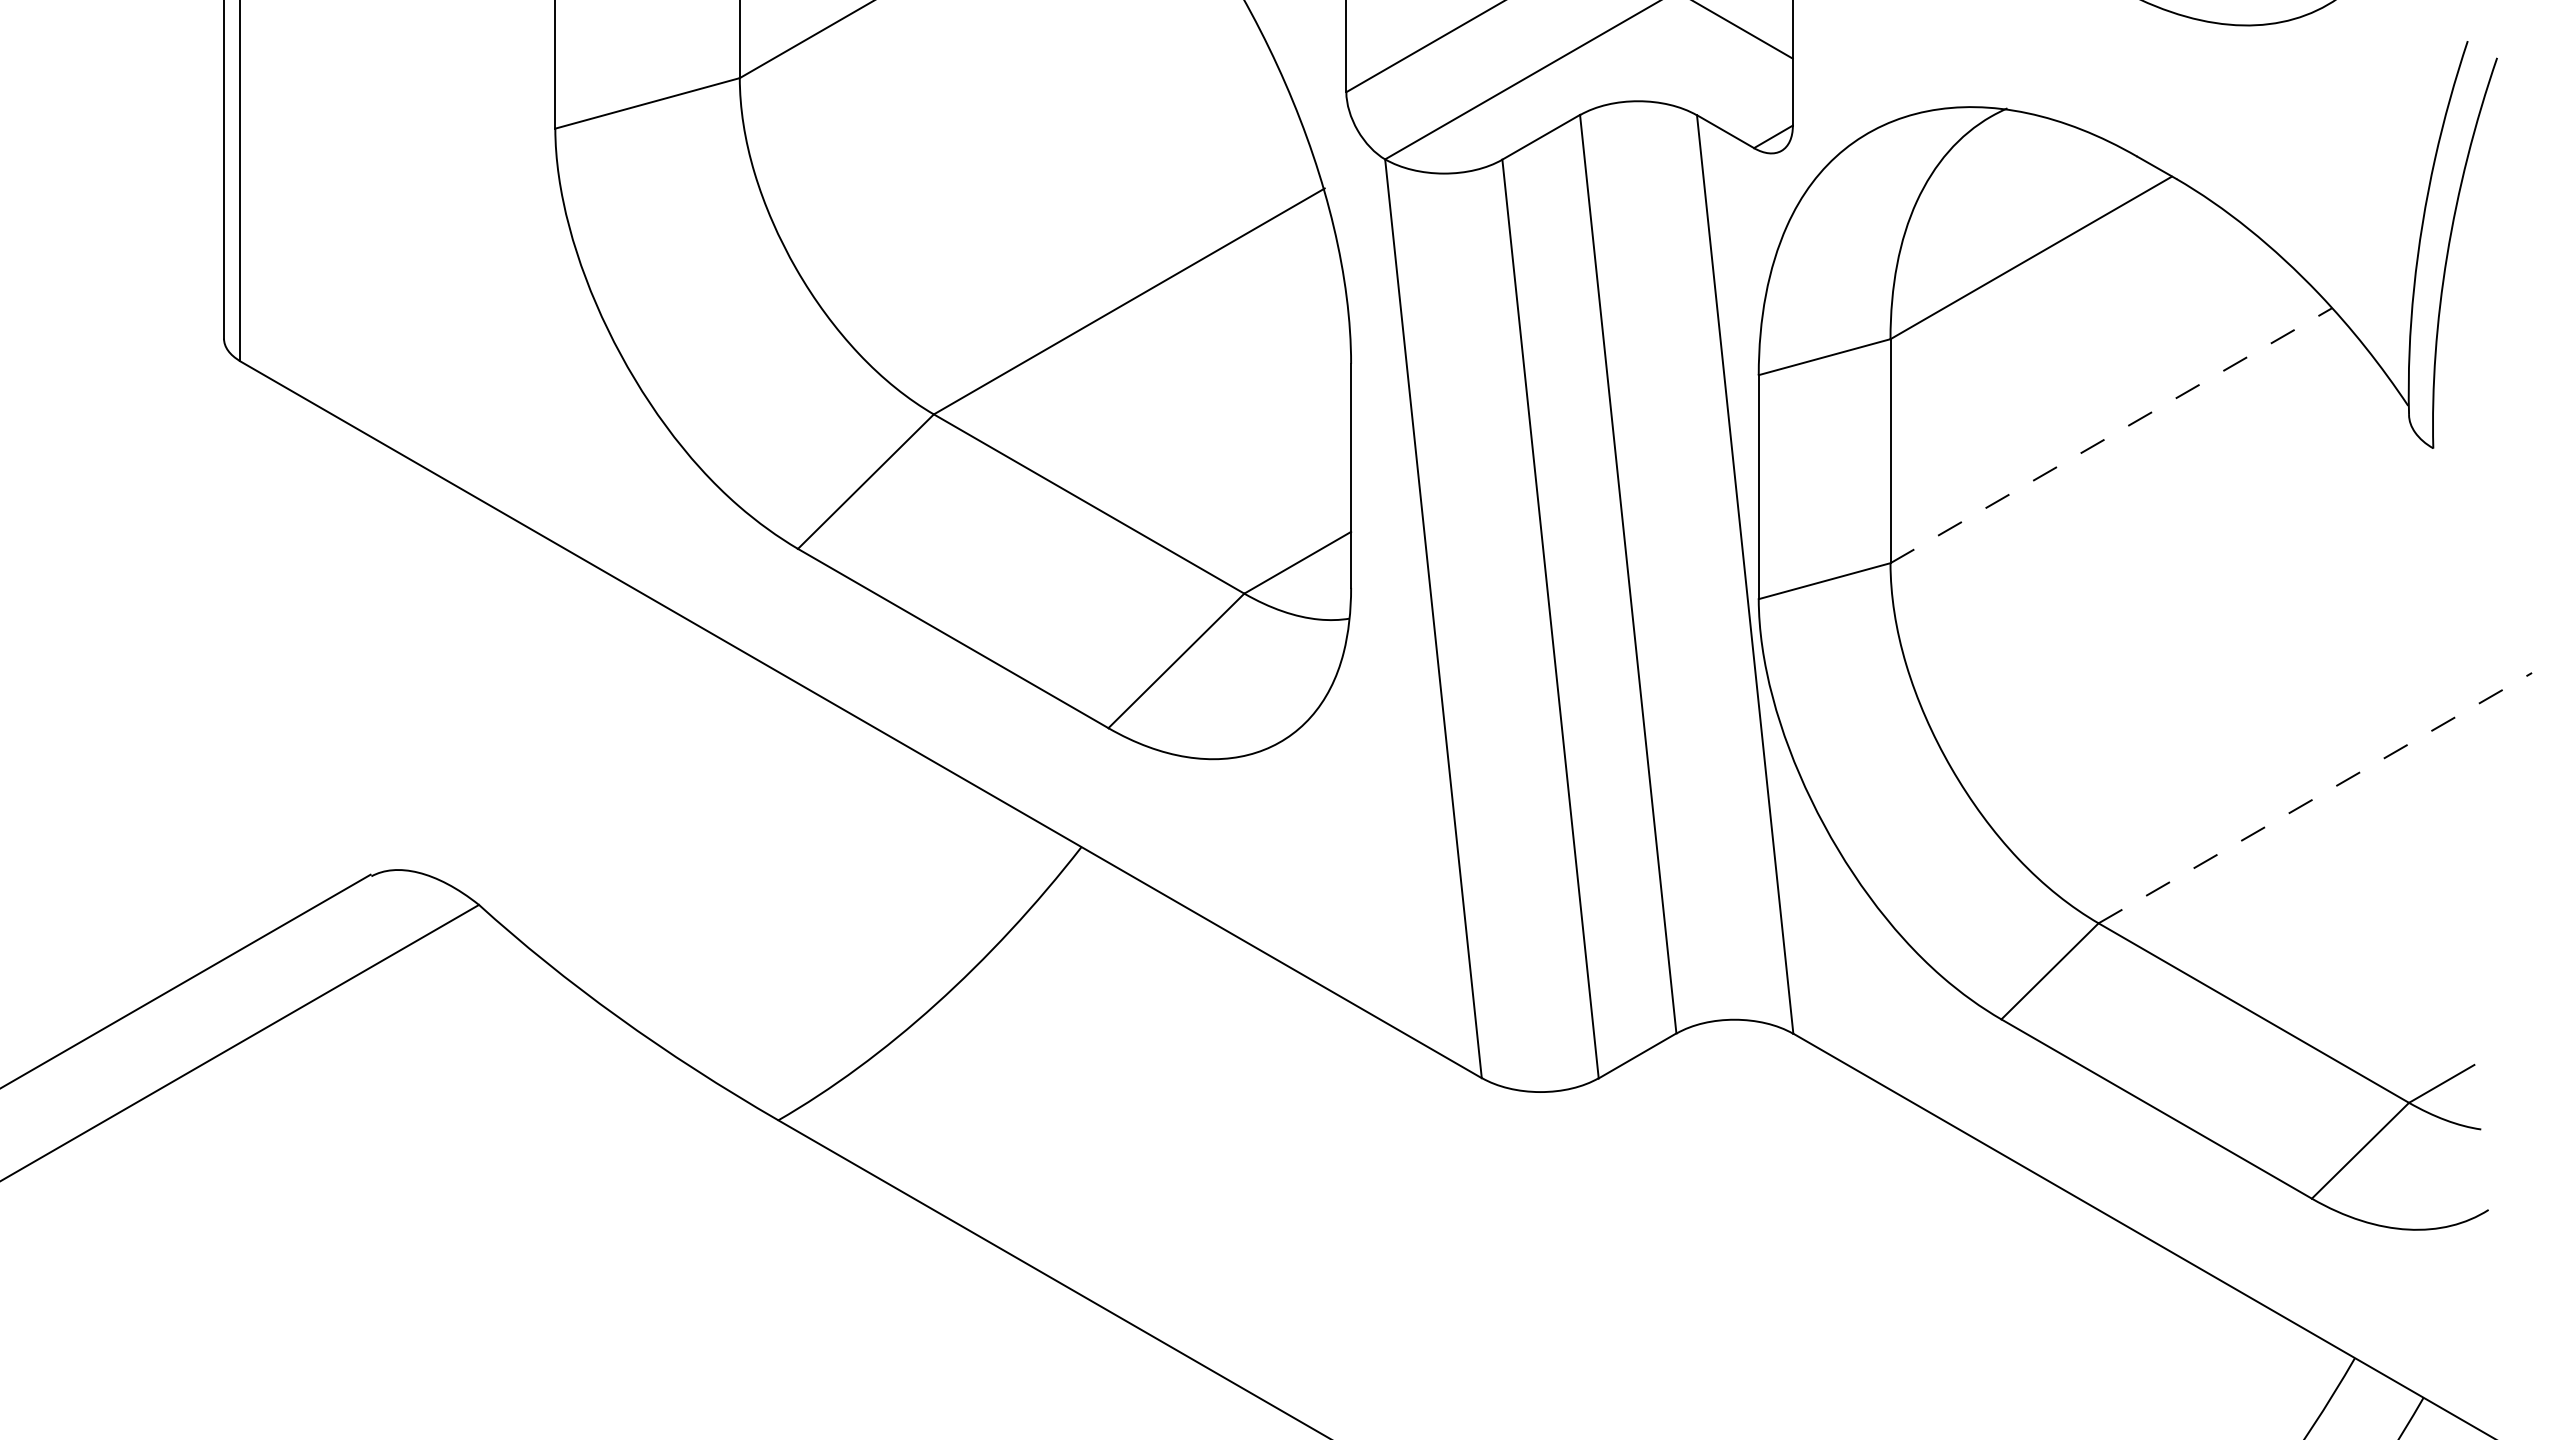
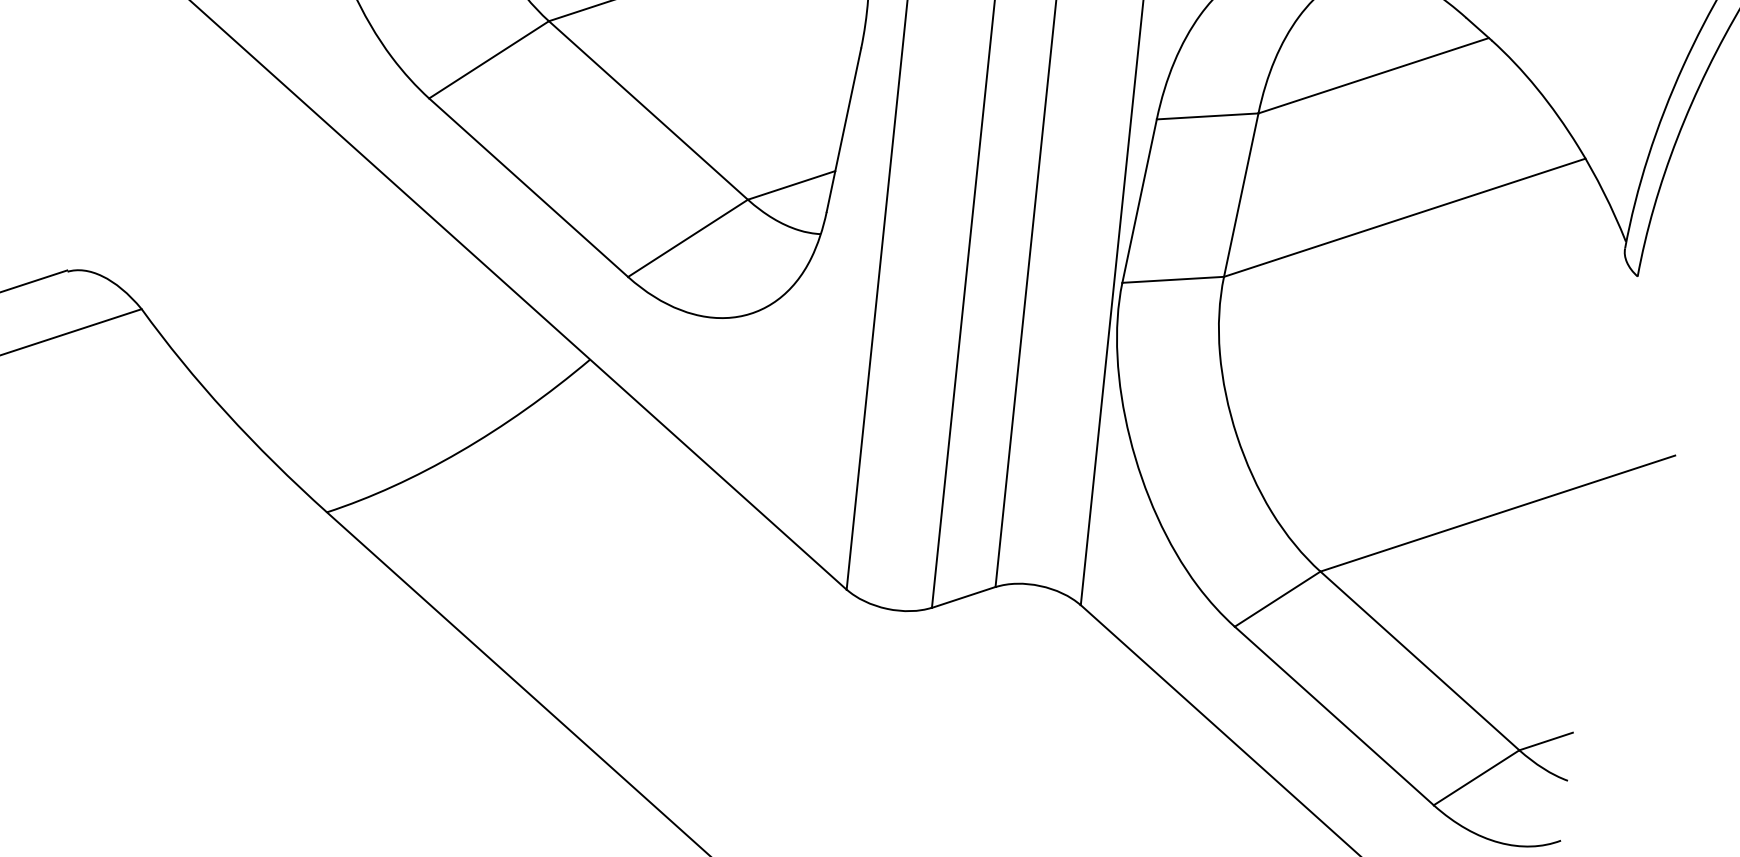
line: (2111, 435) -> (1404, 217), dashed -> solid
line: (2315, 797) -> (1498, 513), dashed -> solid

